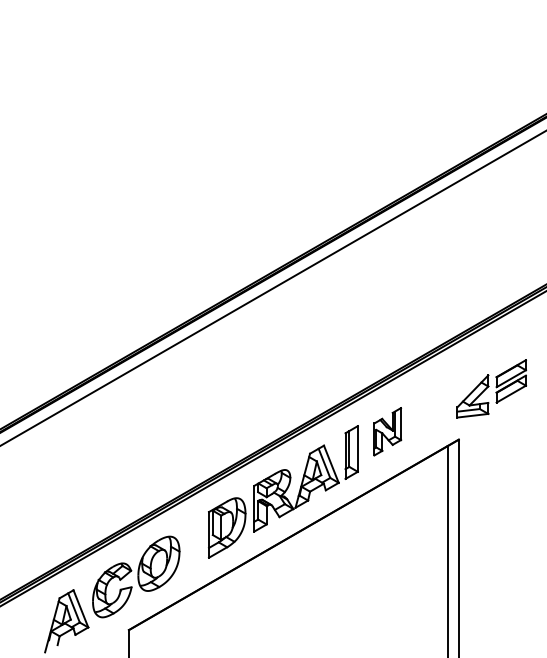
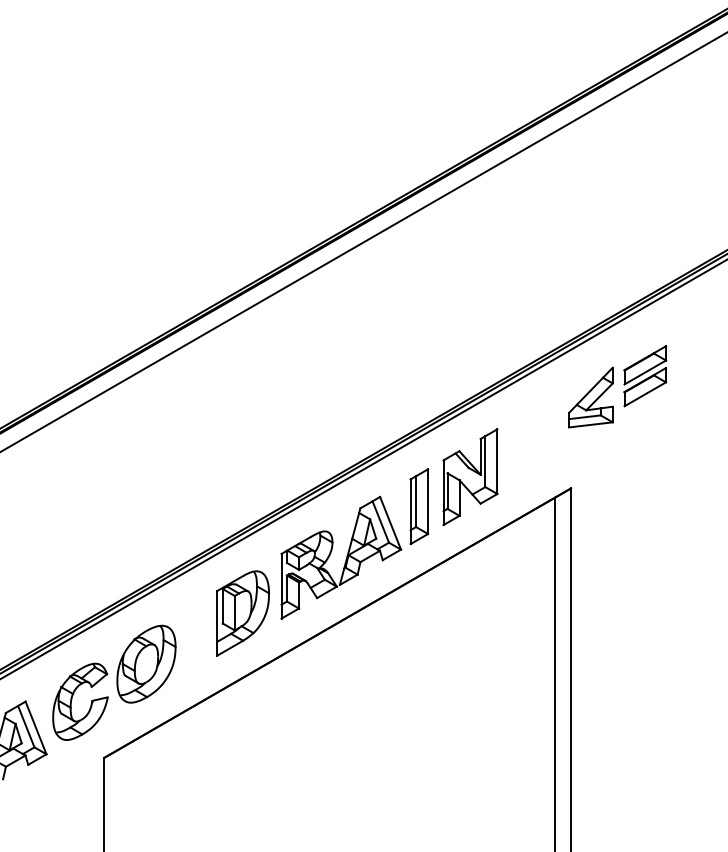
part: (491, 388) -> (617, 386), moved
part: (387, 431) -> (470, 476), size x1.43

